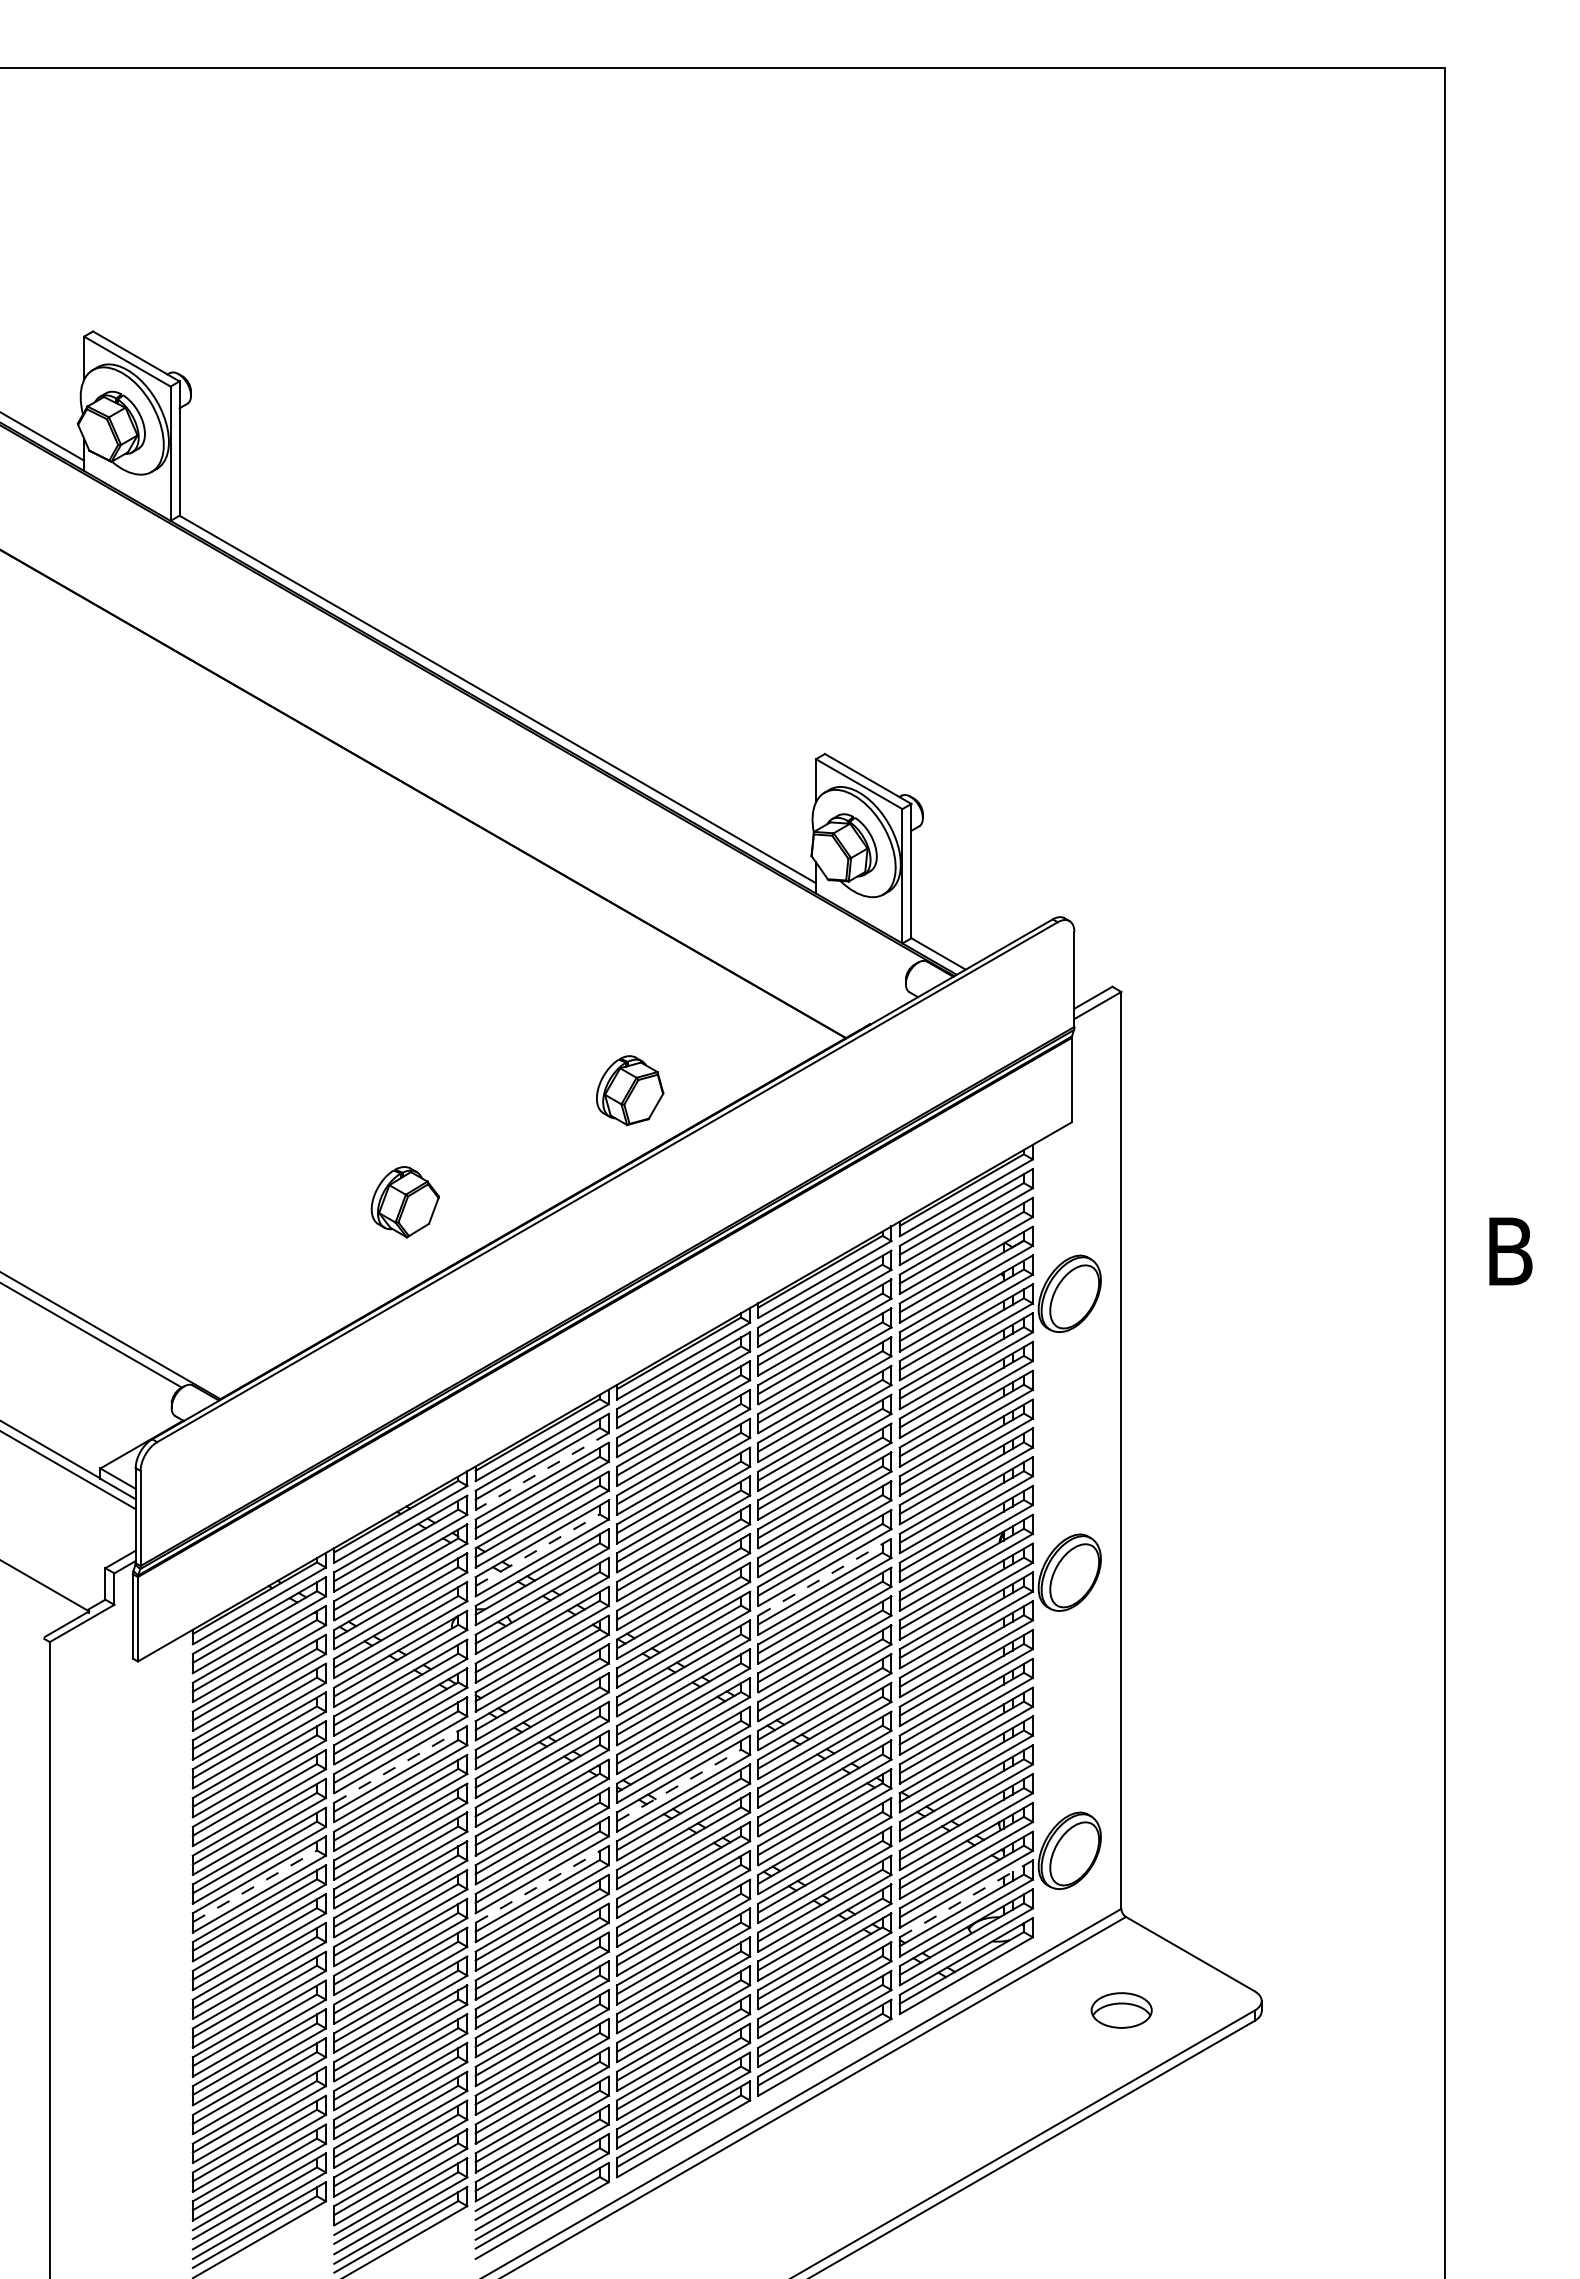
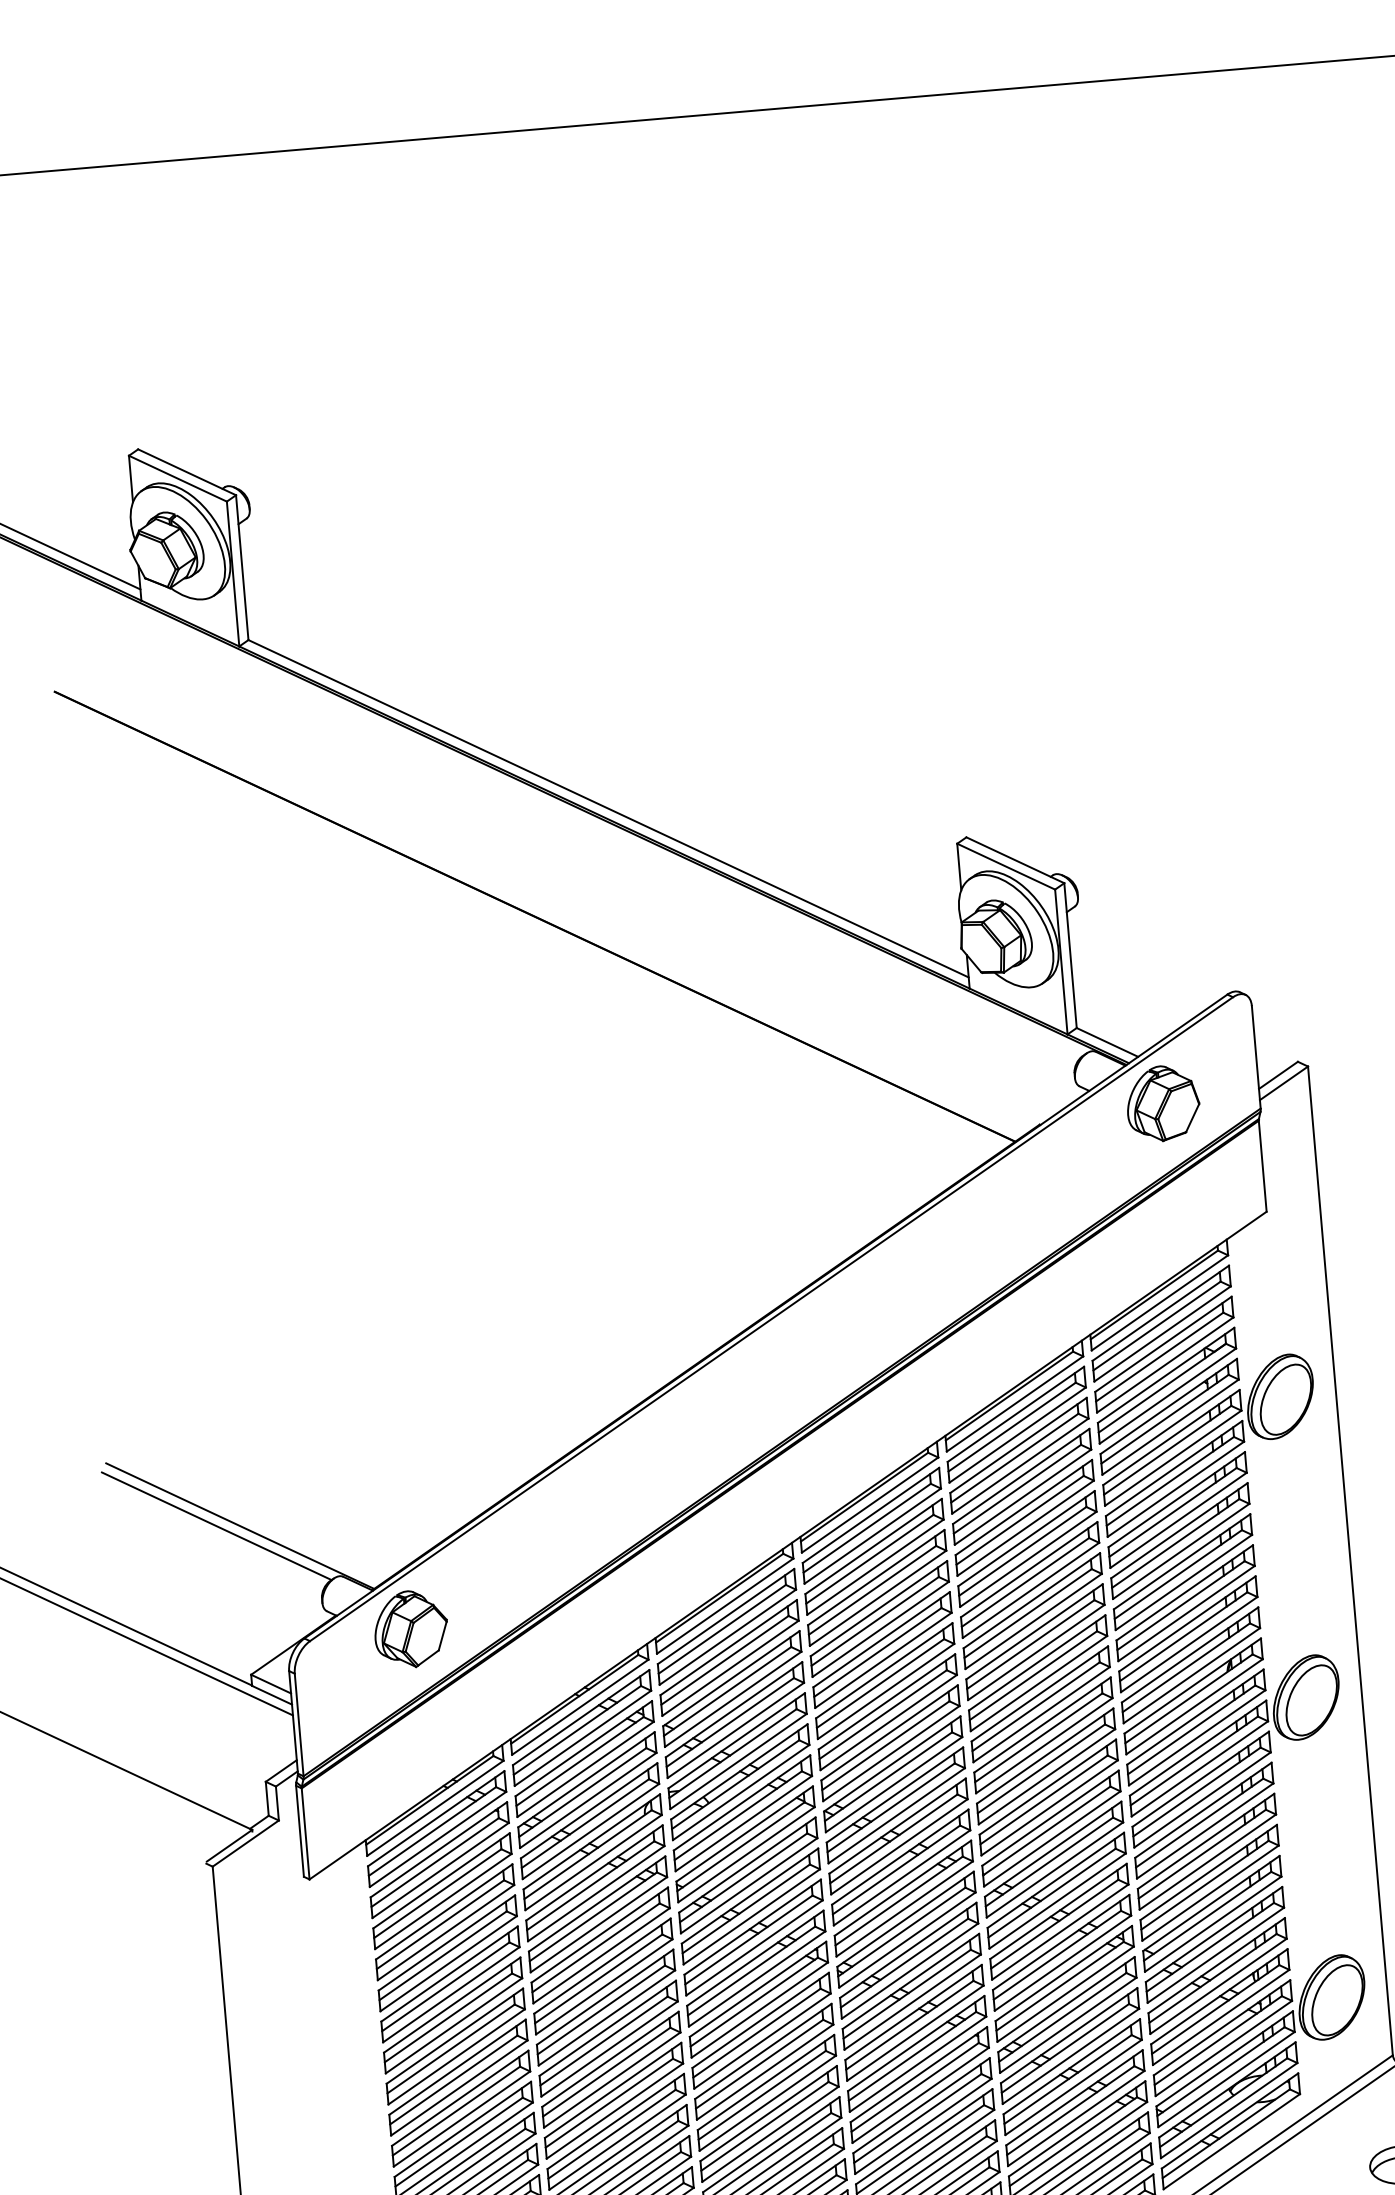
part: (630, 1090) -> (1163, 1103), moved
part: (404, 1202) -> (410, 1629), moved
line: (542, 1471) -> (728, 1637), dashed -> solid
line: (537, 1550) -> (730, 1722), dashed -> solid
line: (824, 1577) -> (1042, 1725), dashed -> solid
line: (400, 1764) -> (602, 1966), dashed -> solid
line: (679, 1785) -> (904, 1963), dashed -> solid
line: (542, 1884) -> (766, 2082), dashed -> solid
line: (254, 1886) -> (455, 2111), dashed -> solid
line: (966, 1898) -> (1224, 2058), dashed -> solid

